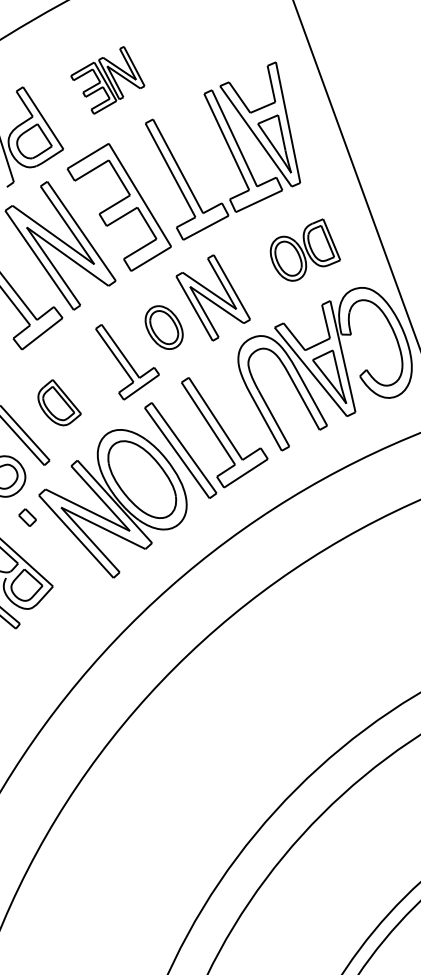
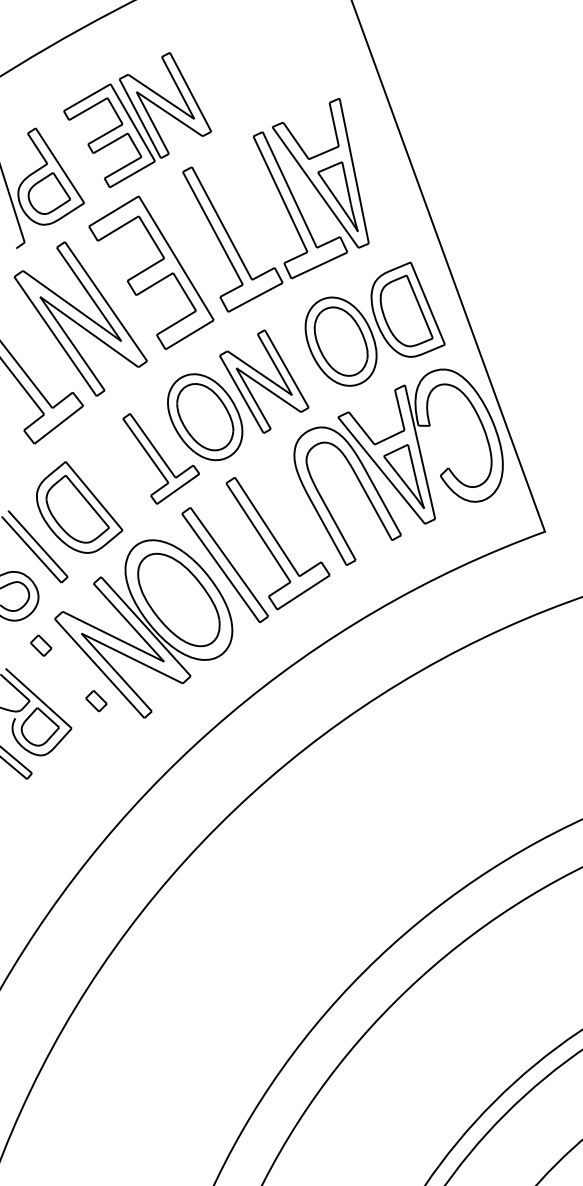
part: (107, 80) -> (137, 120), size x1.67
part: (305, 249) -> (374, 323), size x1.67
part: (164, 327) -> (205, 417), size x1.67
part: (59, 402) -> (79, 507), size x1.67
part: (73, 564) -> (96, 701), added

